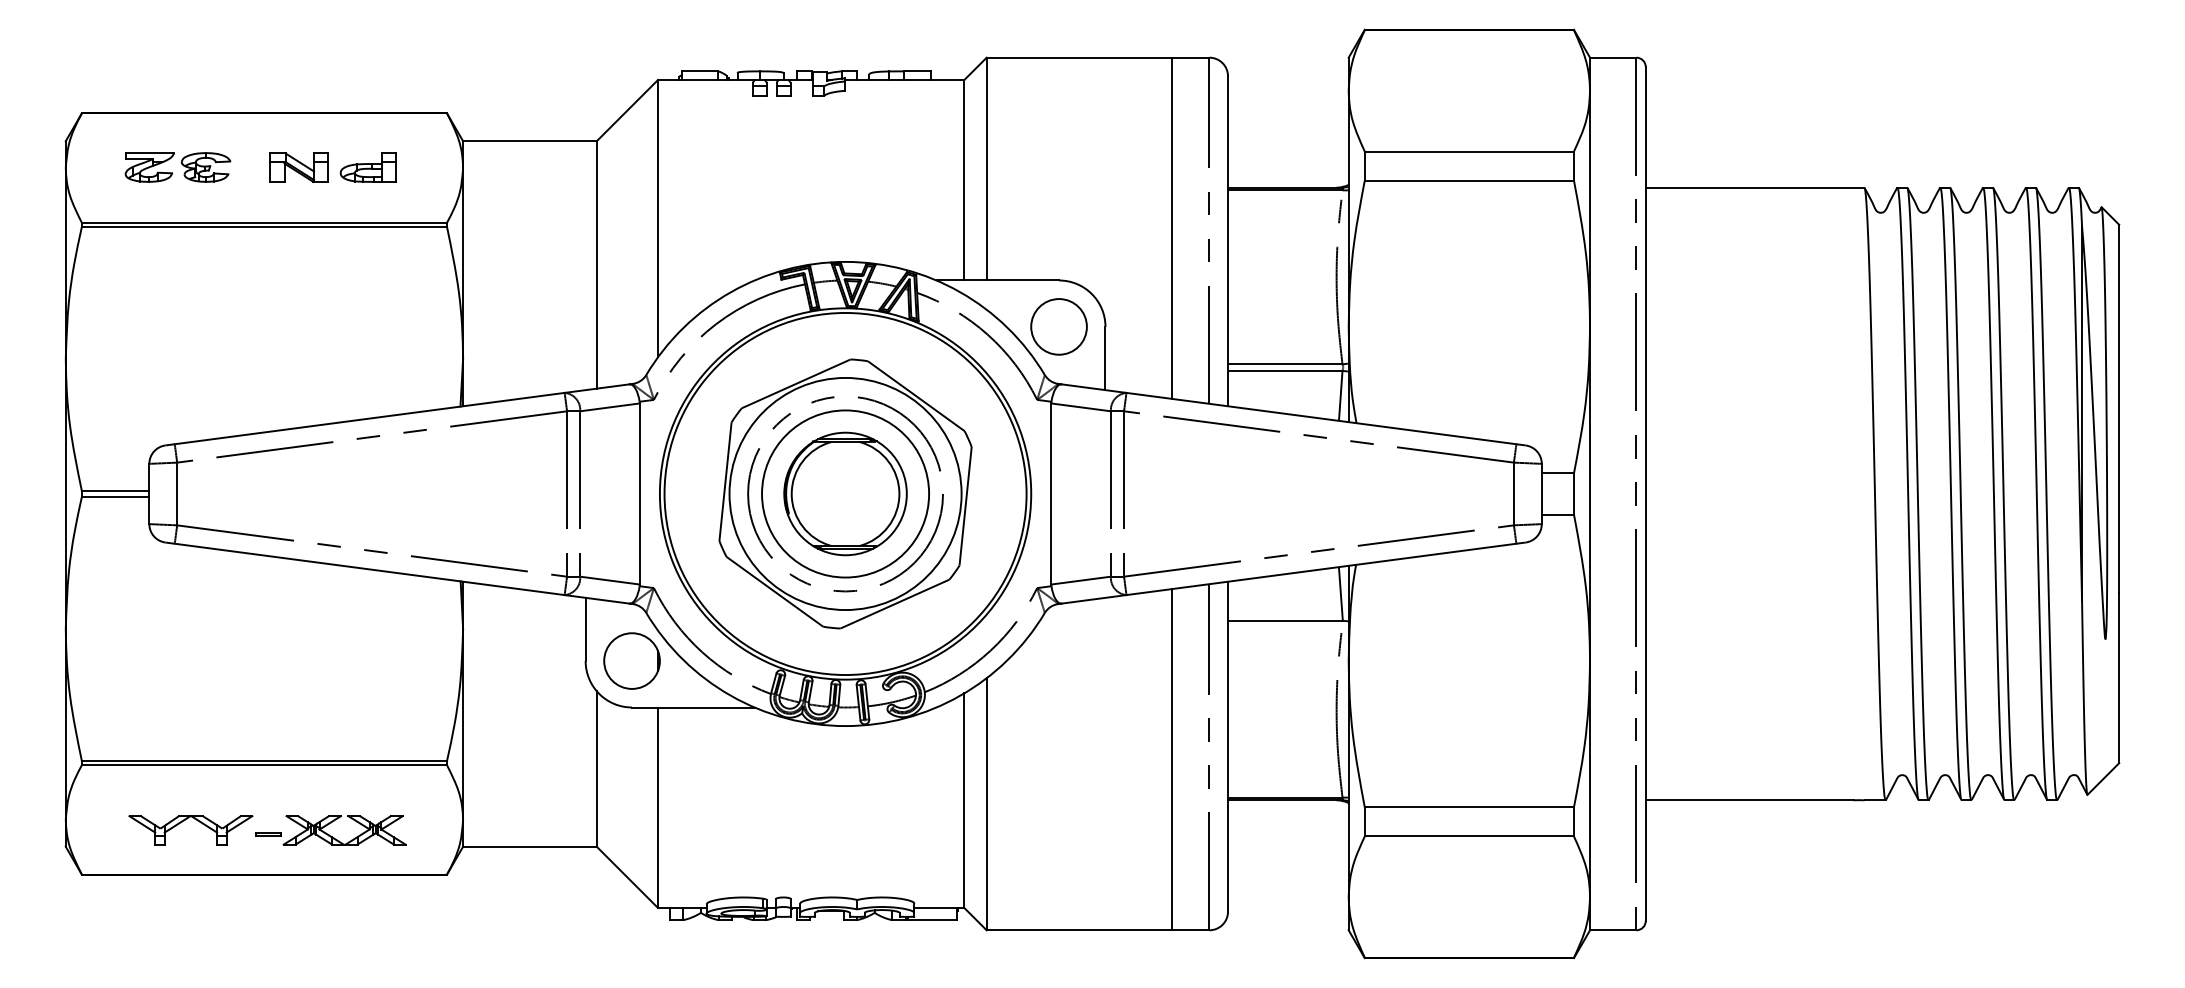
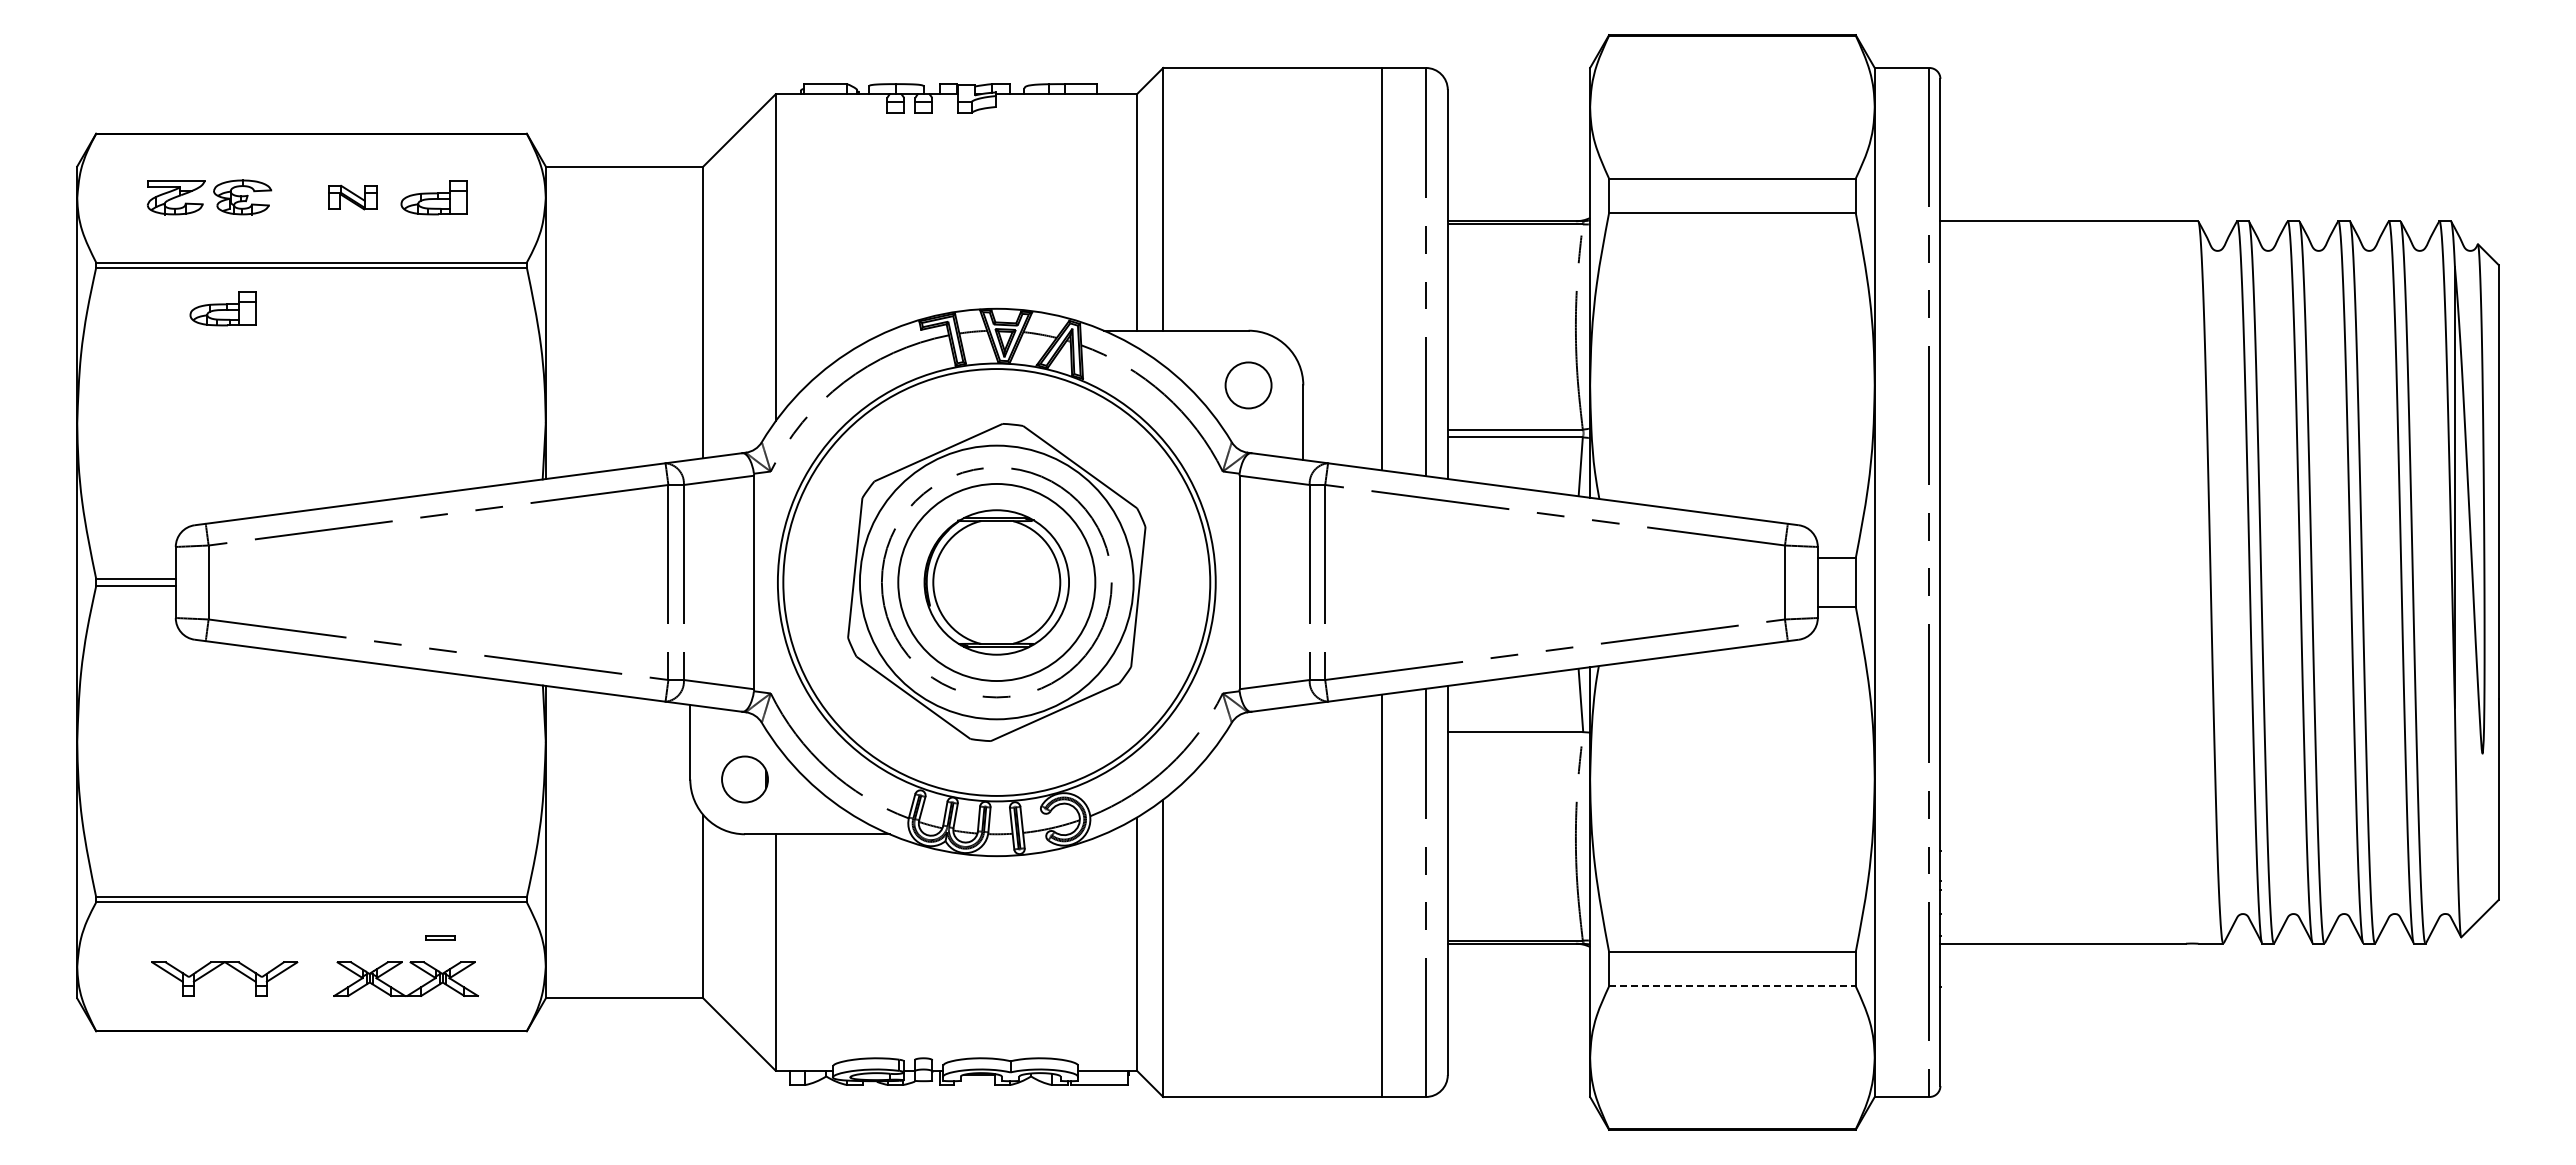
part: (299, 167) -> (352, 197), size x0.7
part: (188, 261) -> (222, 308), added
circle: (1059, 326) -> (1248, 385), size x0.7
part: (631, 661) -> (744, 779), size x0.7
part: (268, 834) -> (440, 937), moved
line: (1469, 836) -> (1732, 986), solid -> dashed

